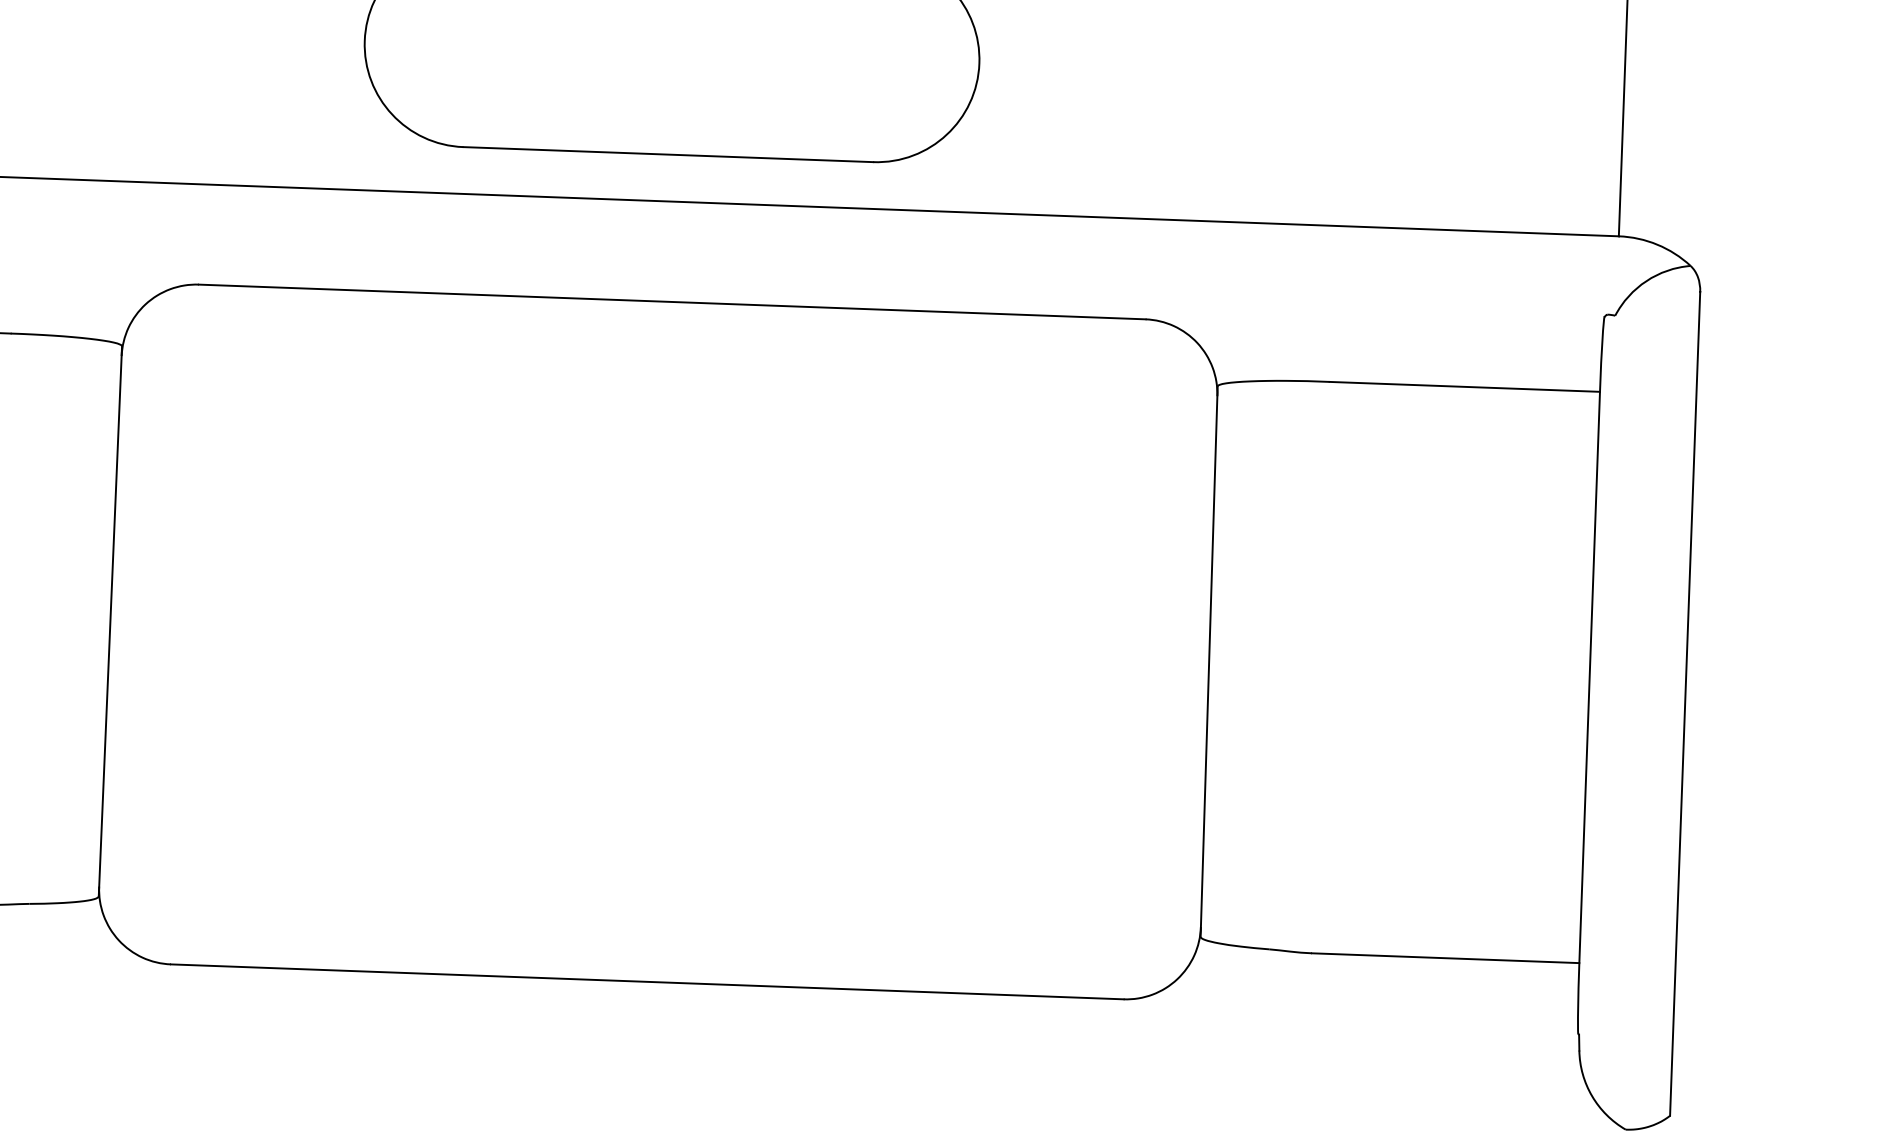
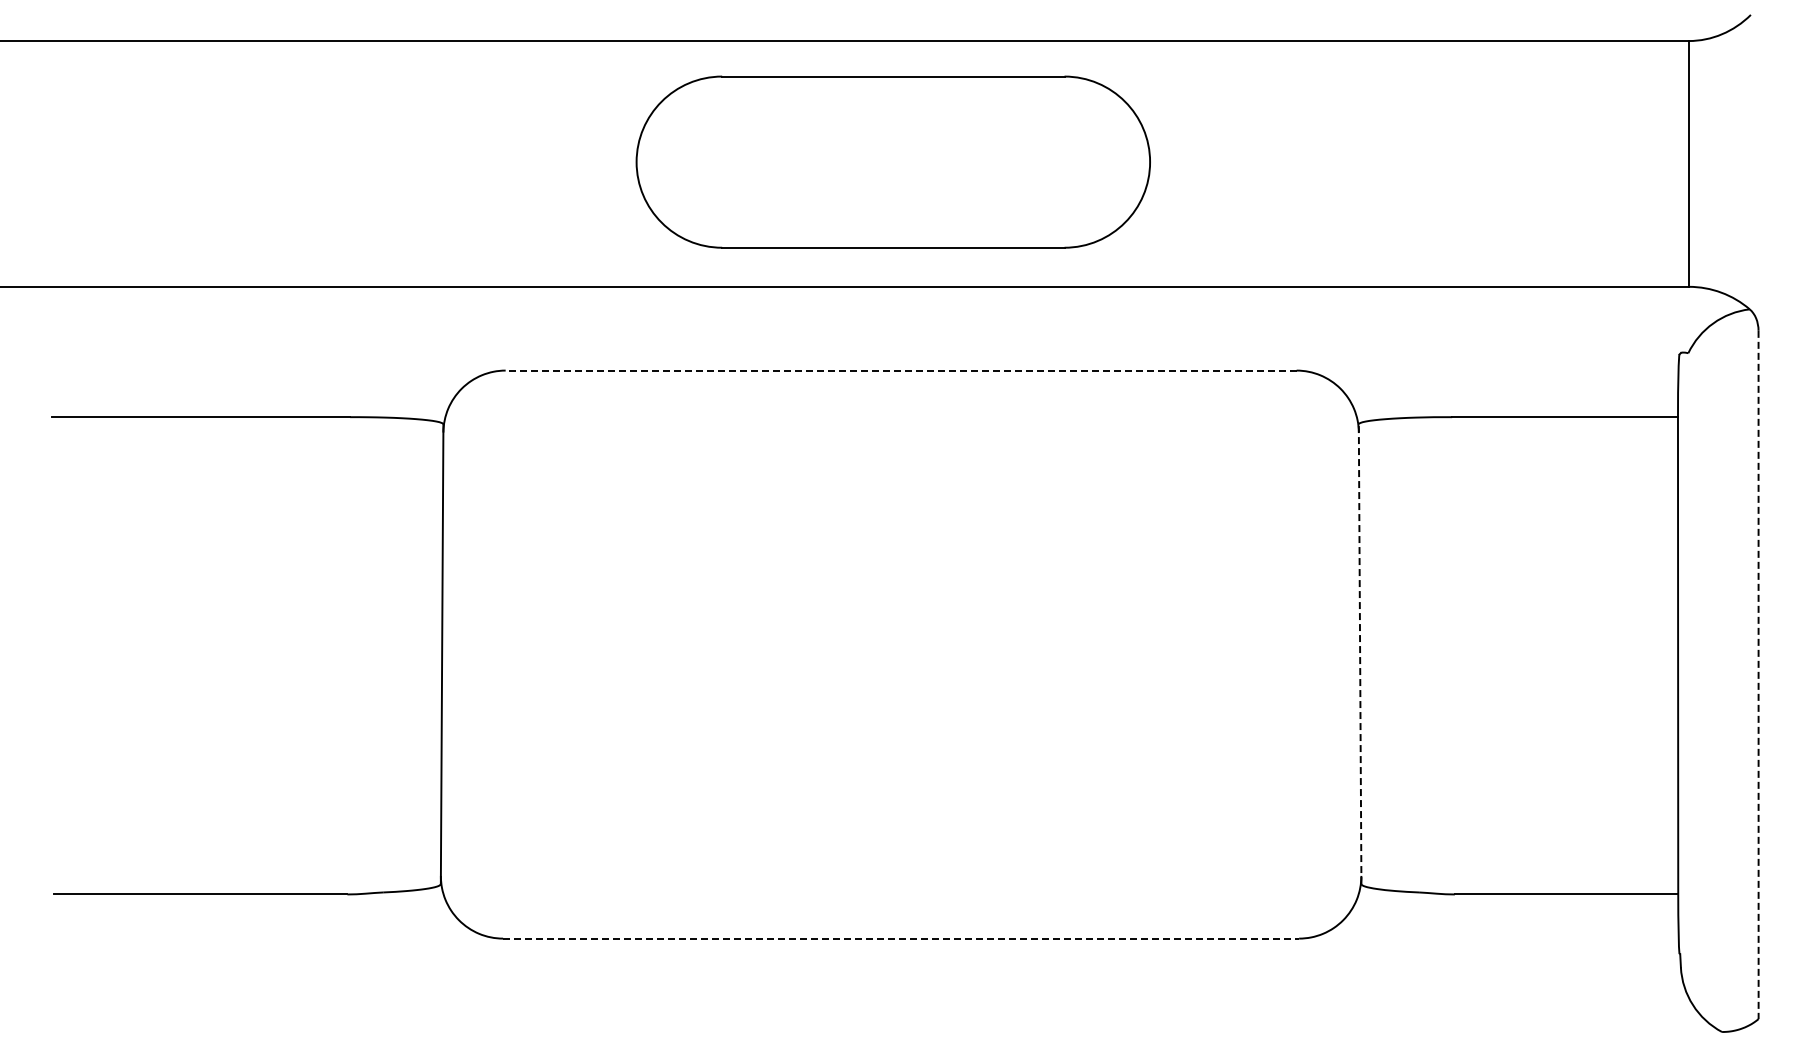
line: (671, 301) -> (900, 370), solid -> dashed
line: (1209, 661) -> (1360, 654), solid -> dashed
line: (1685, 704) -> (1758, 675), solid -> dashed
line: (647, 981) -> (901, 938), solid -> dashed

